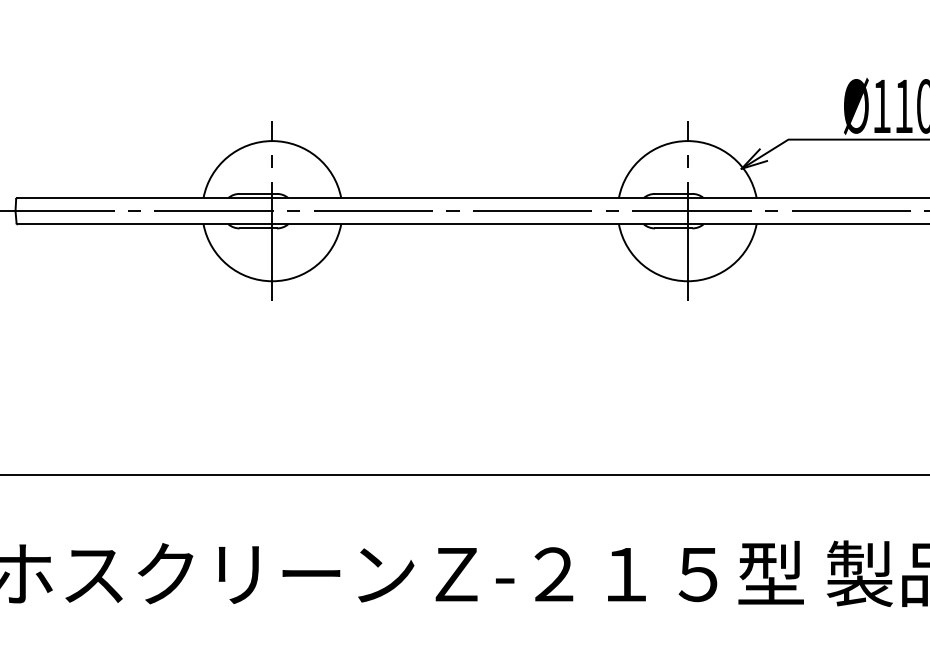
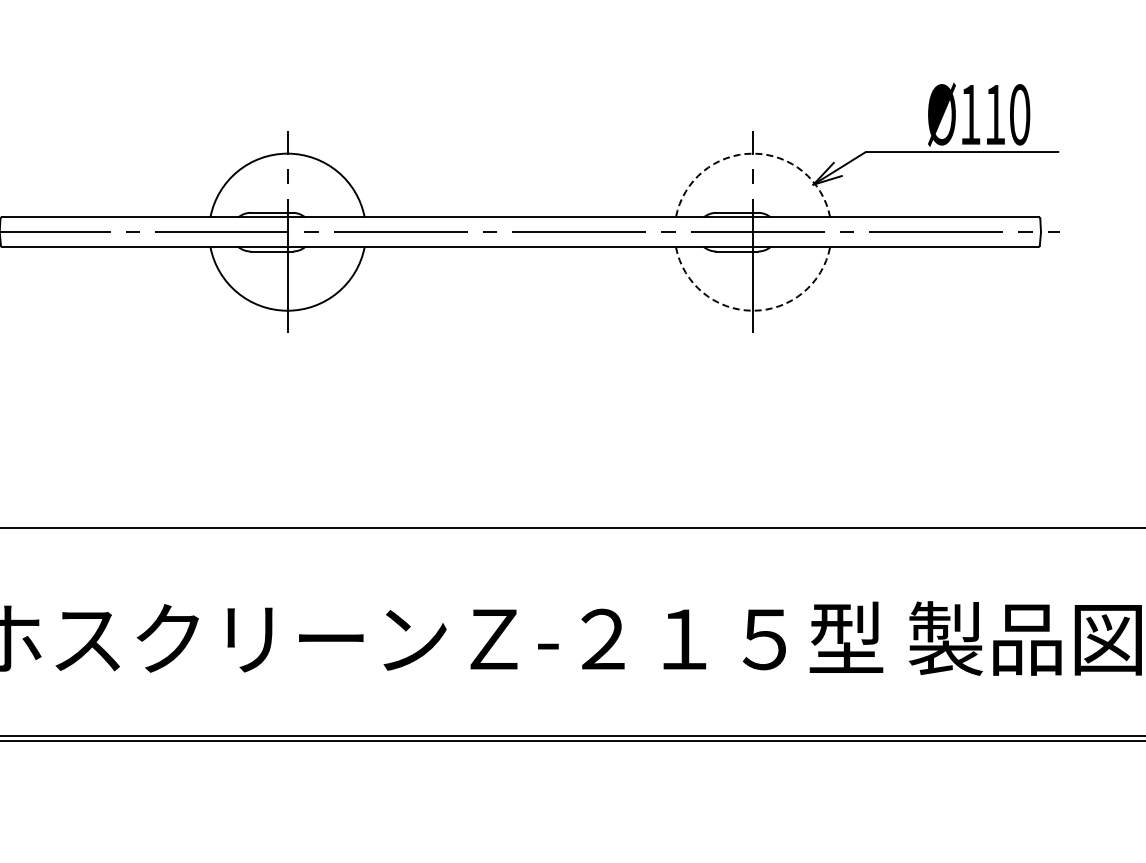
arc: (688, 140) -> (753, 153), solid -> dashed
arc: (688, 281) -> (753, 310), solid -> dashed

